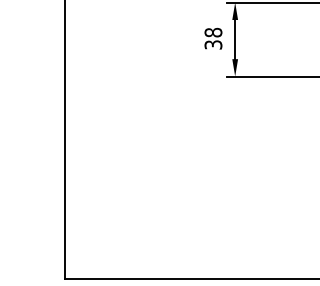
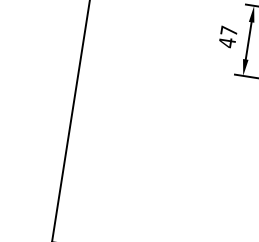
text: (213, 38) -> (228, 36), 38 -> 47

